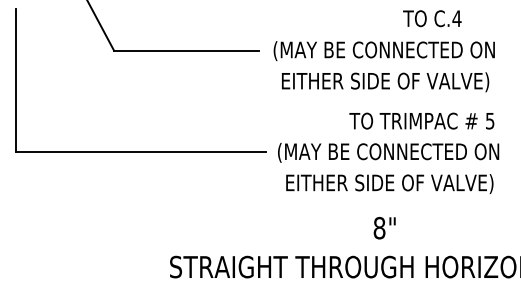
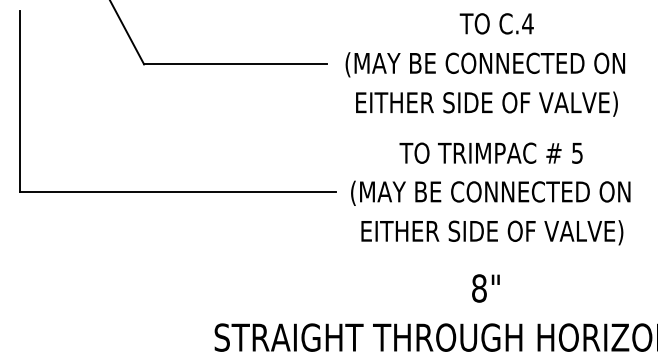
text: (432, 18) -> (497, 23), moved
text: (421, 120) -> (490, 152), moved

